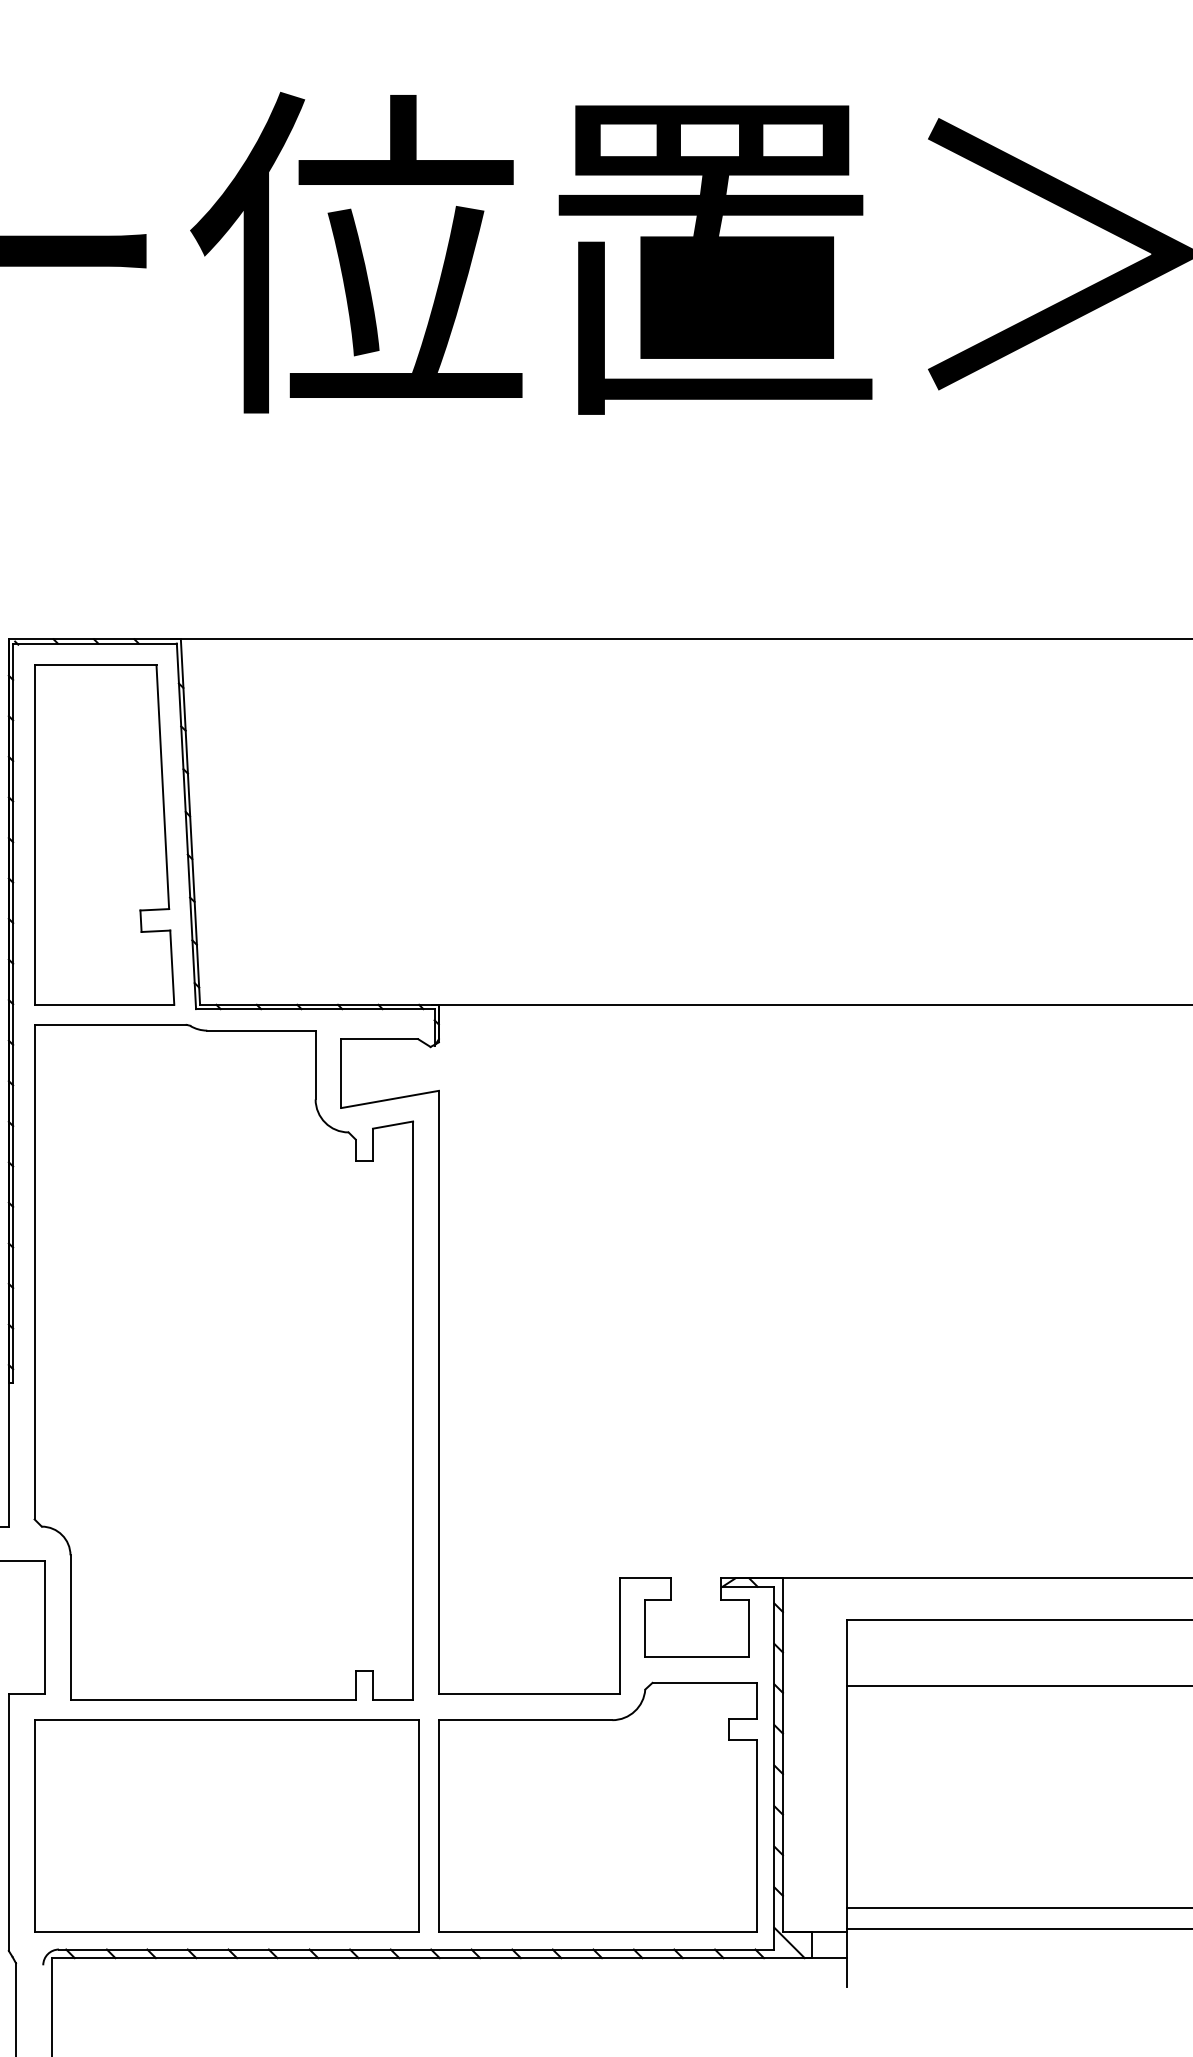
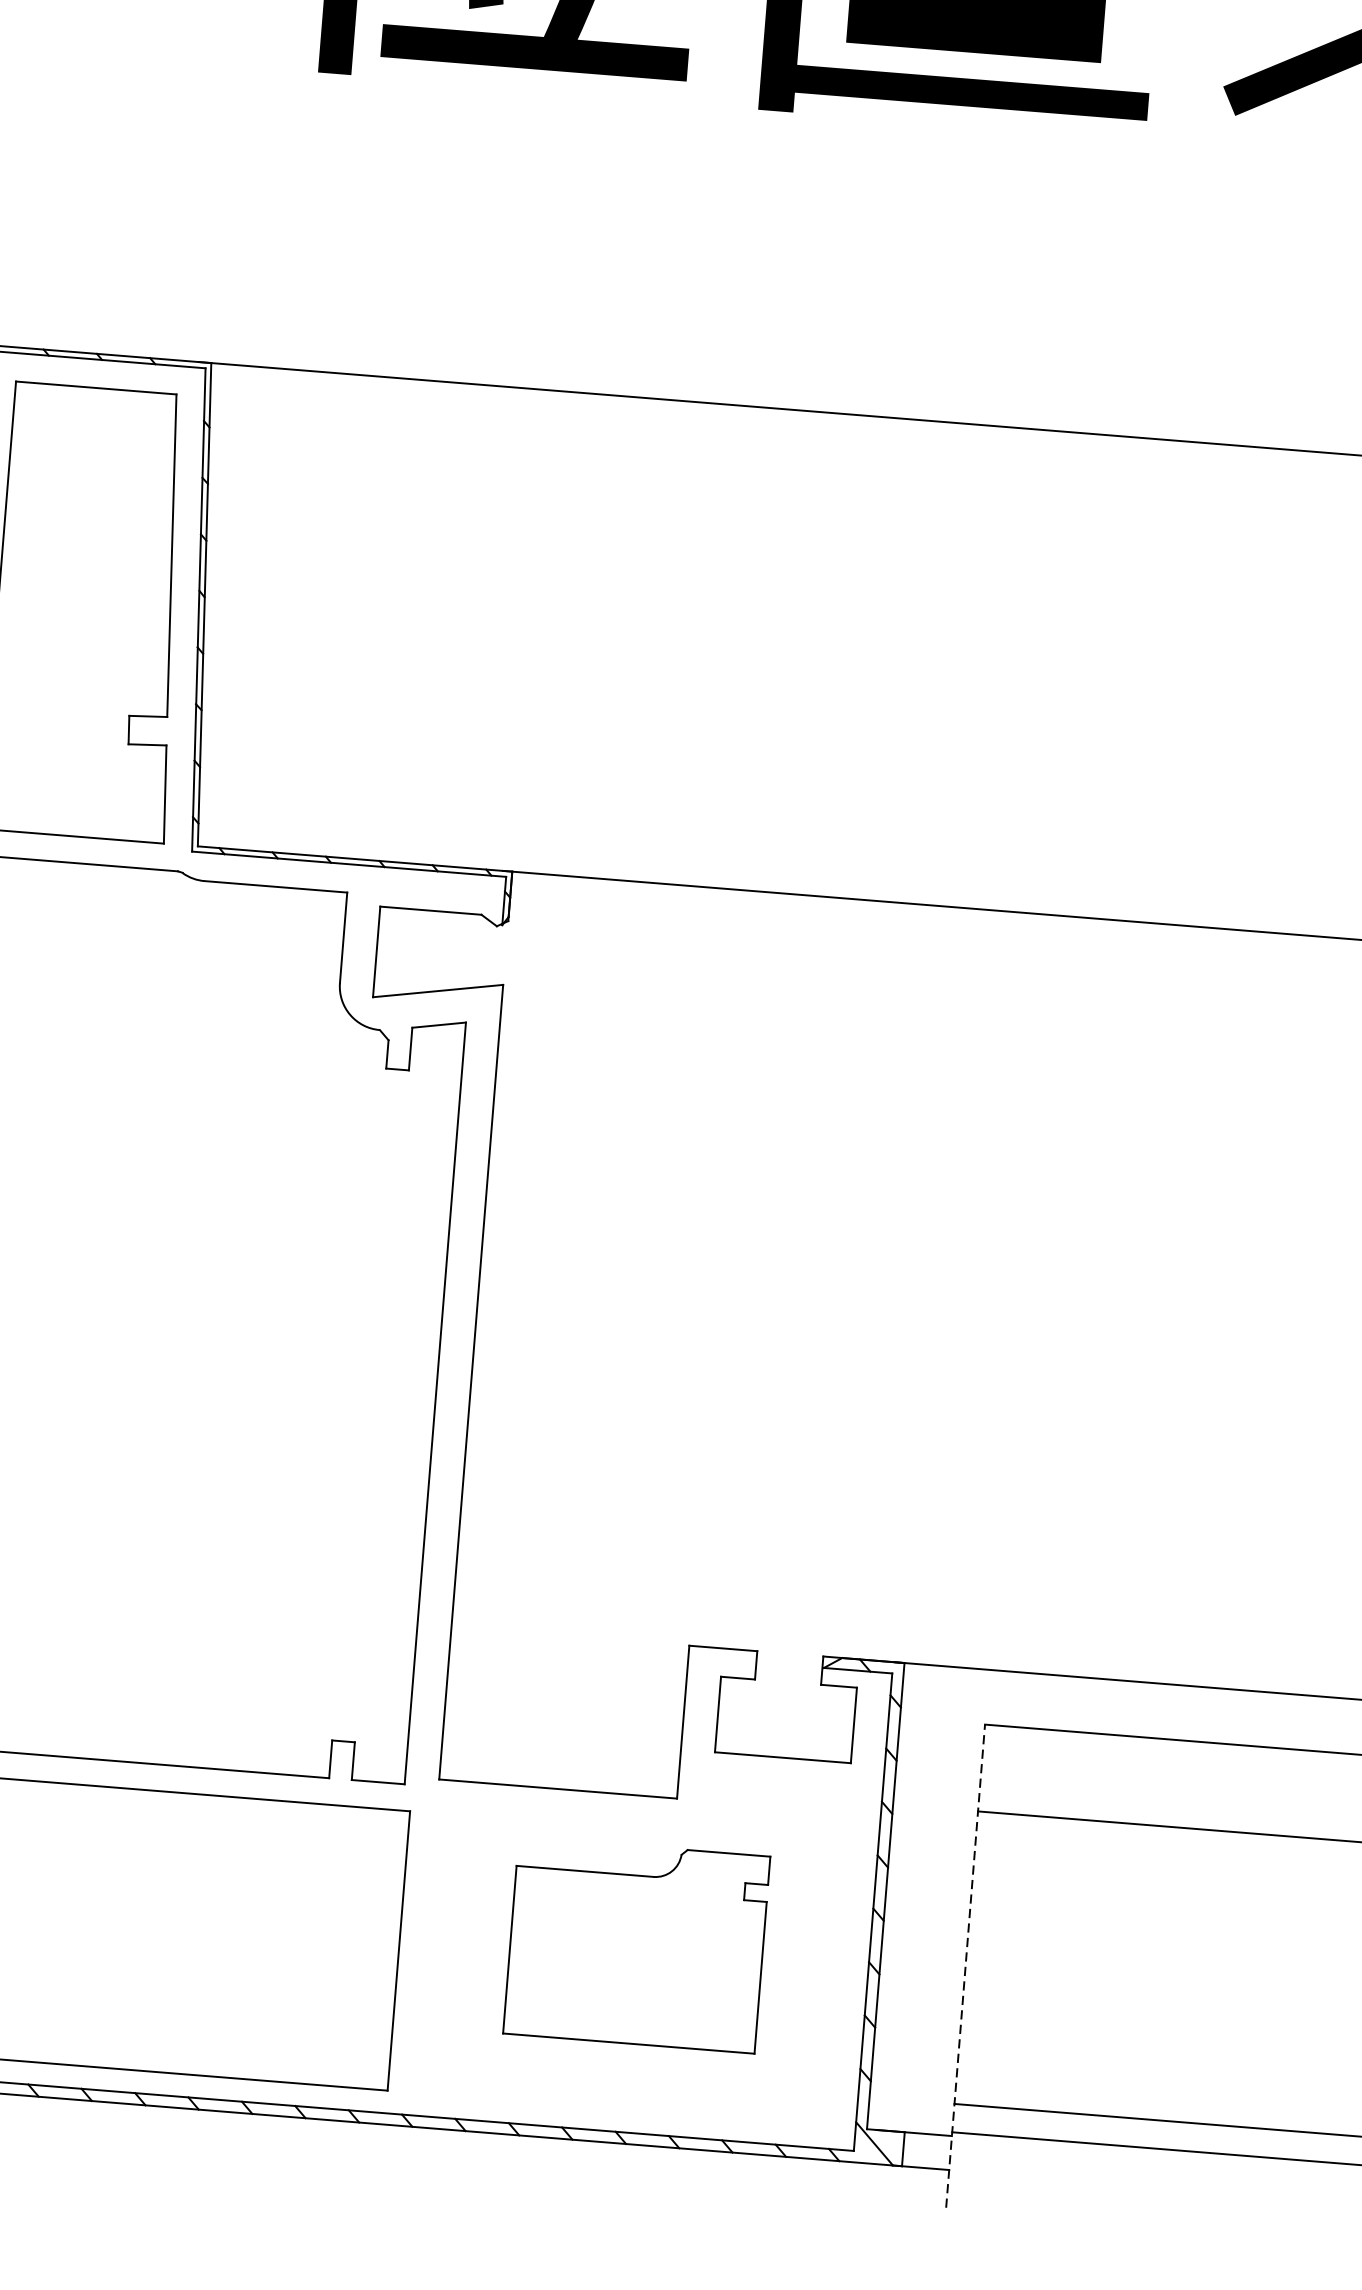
line: (847, 1802) -> (965, 1965), solid -> dashed
part: (597, 1806) -> (636, 1943), size x0.6

